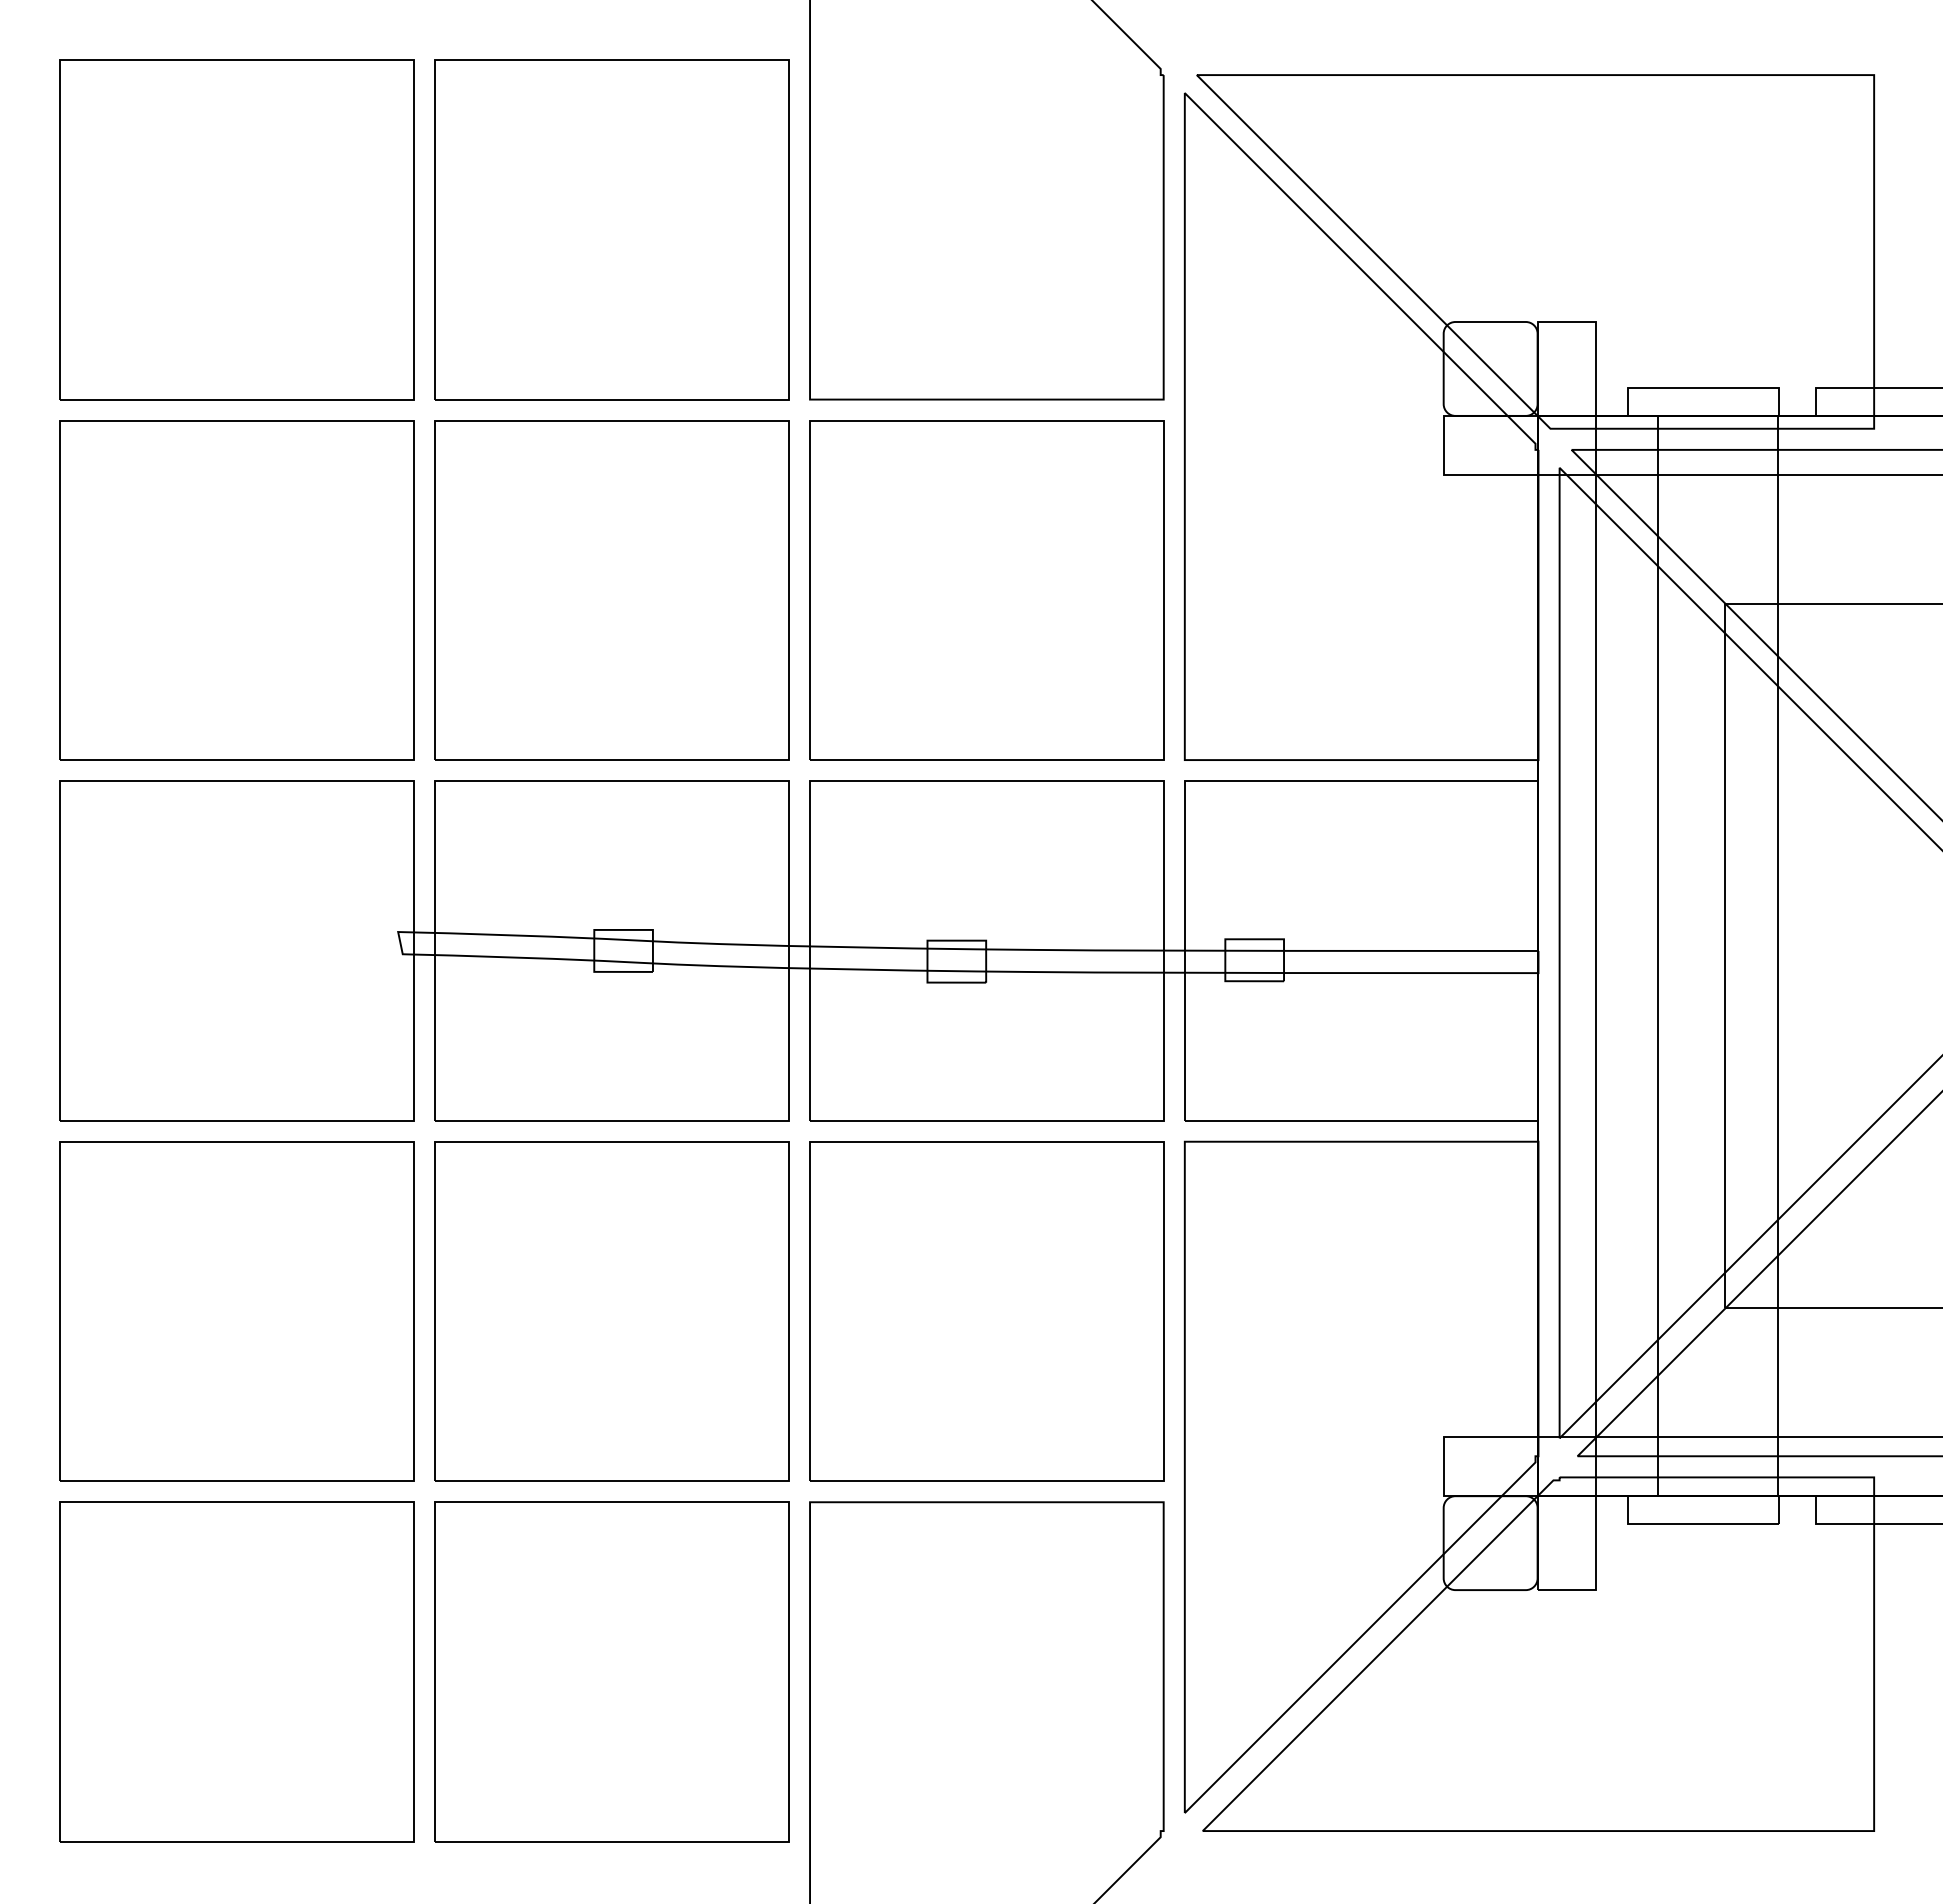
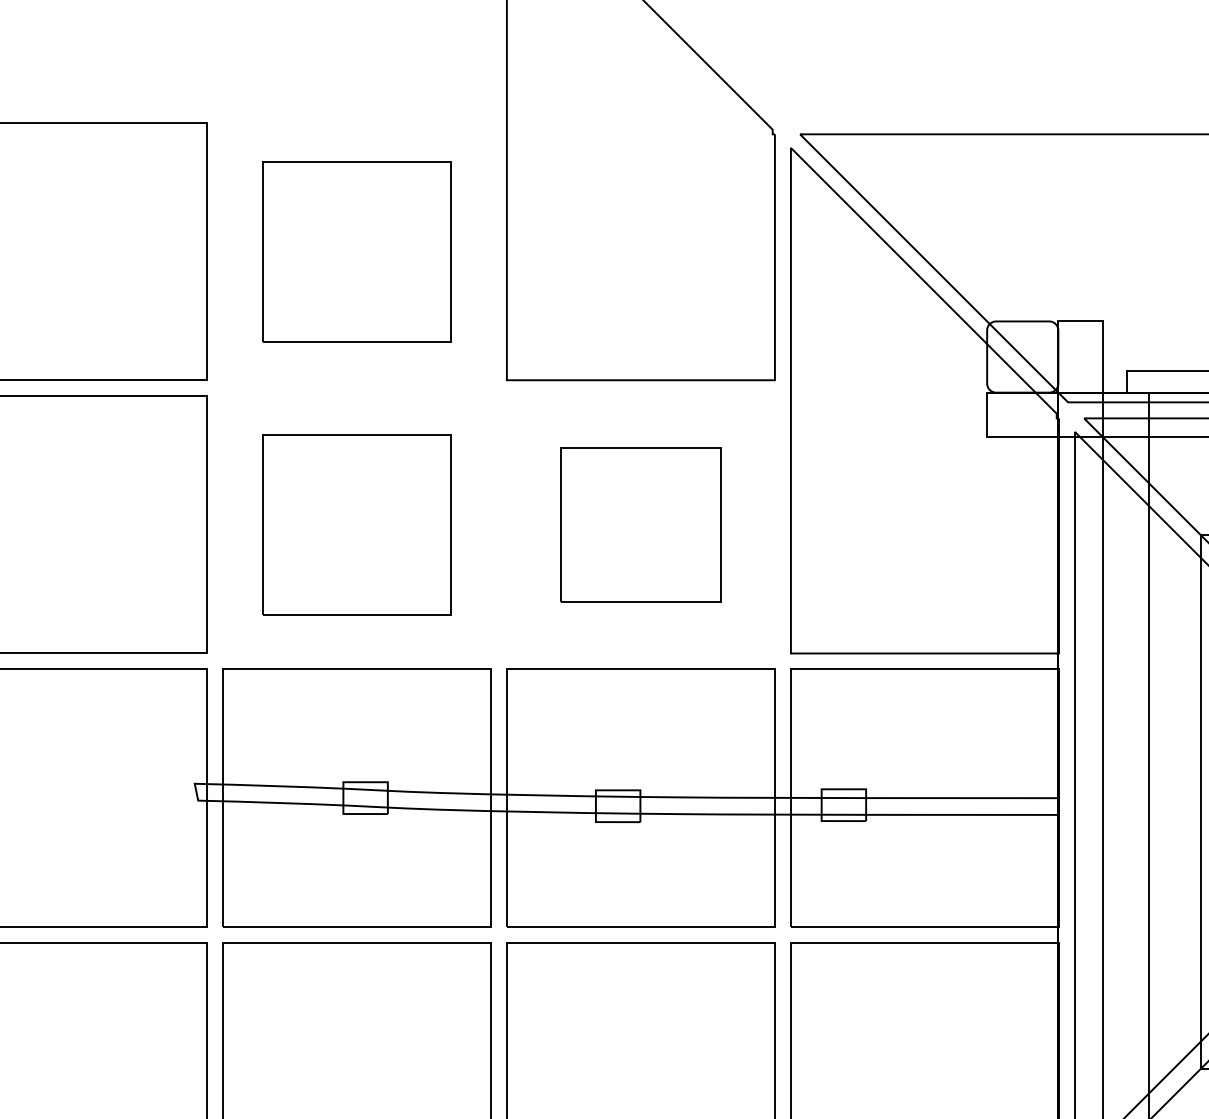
part: (611, 229) -> (356, 251), size x0.7
part: (611, 590) -> (356, 524), size x0.7
part: (986, 590) -> (640, 524), size x0.6

